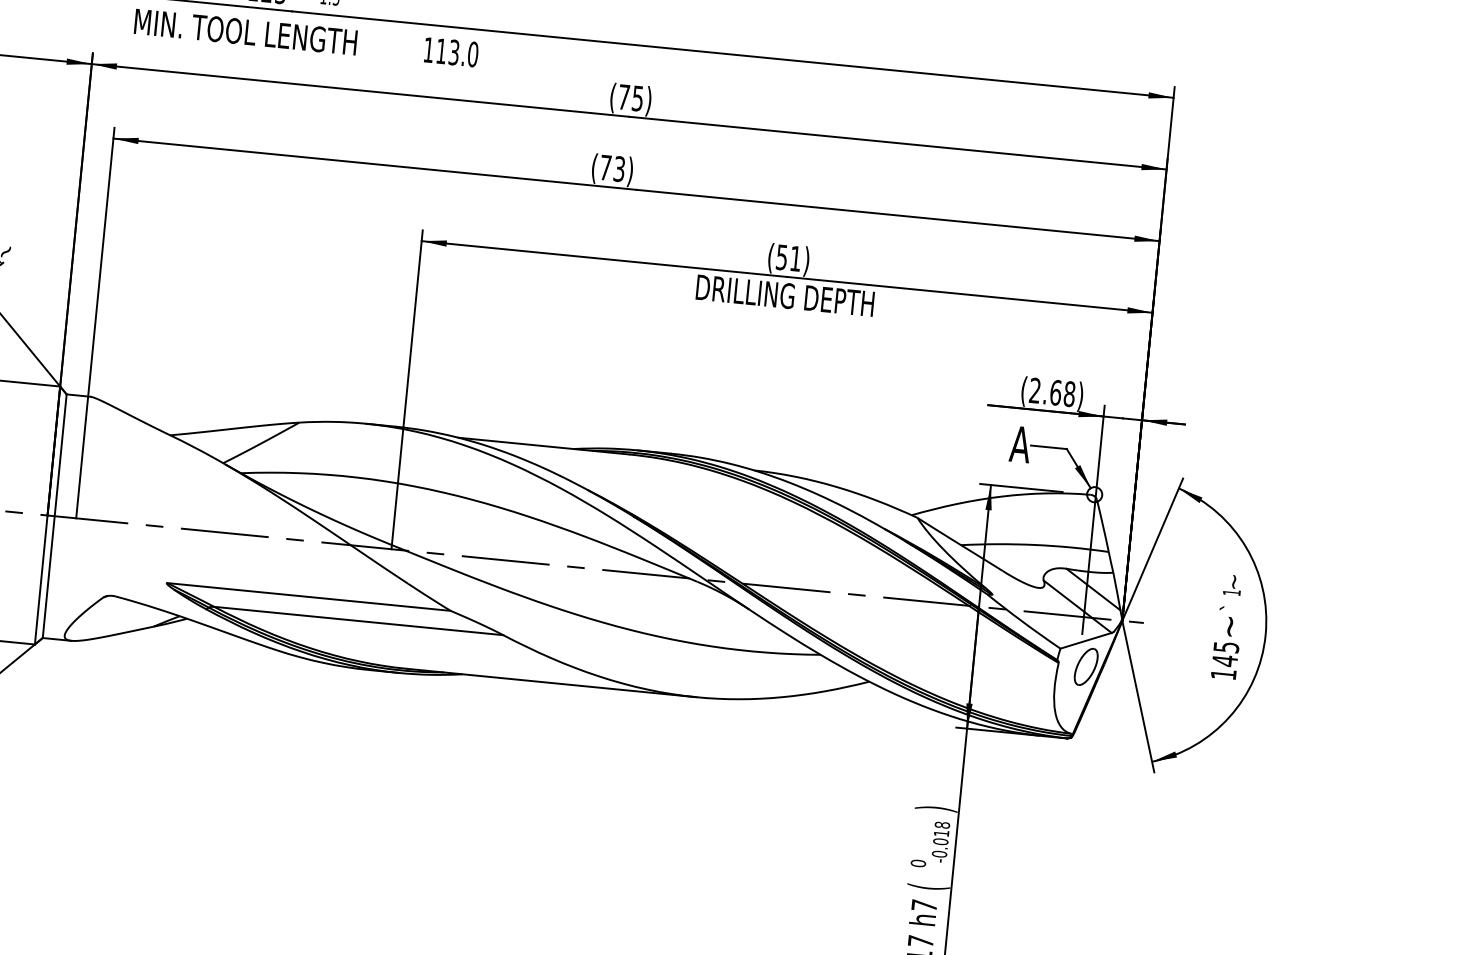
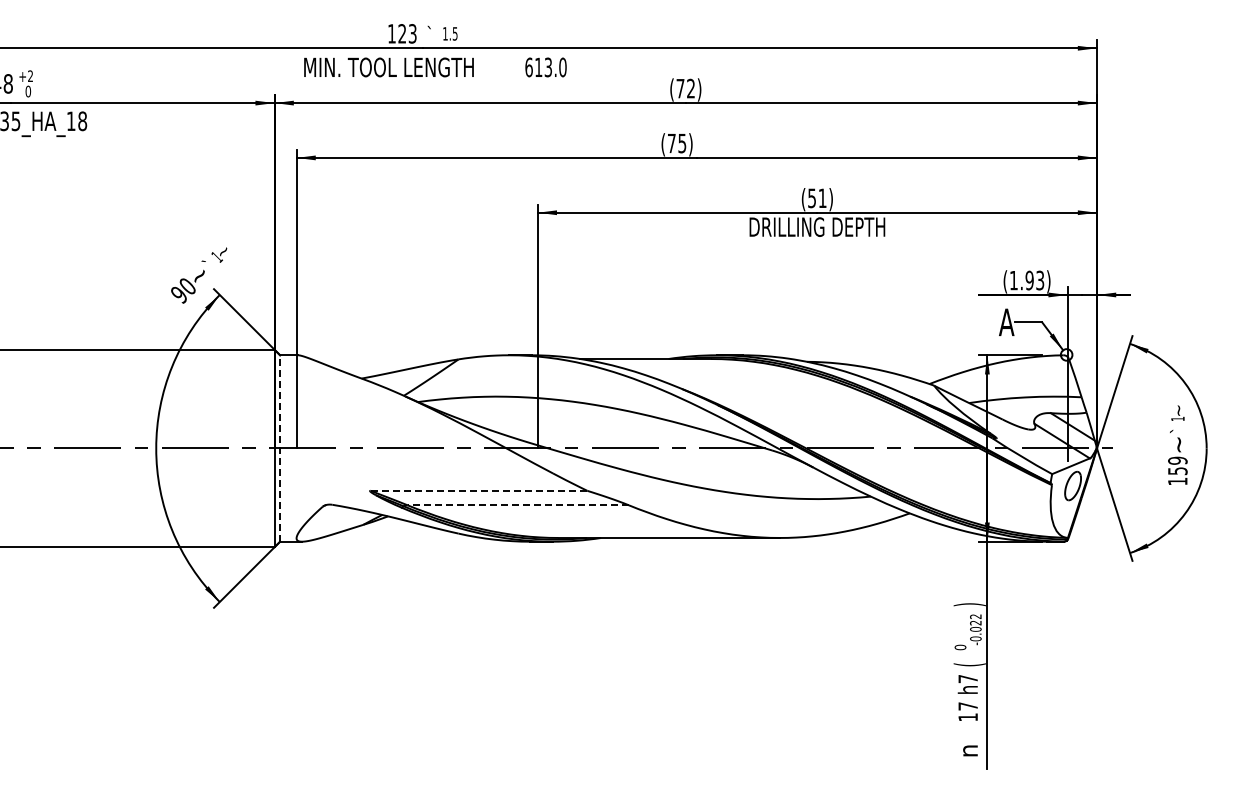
text: (428, 50) -> (528, 67), 113.0 -> 613.0
text: (637, 98) -> (690, 88), (75) -> (72)
text: (619, 167) -> (682, 142), (73) -> (75)
text: (1051, 392) -> (1026, 280), (2.68) -> (1.93)
line: (55, 516) -> (280, 448), solid -> dashed
line: (309, 596) -> (479, 490), solid -> dashed
line: (358, 621) -> (518, 505), solid -> dashed
text: (1225, 653) -> (1177, 465), 145 -> 159
text: (941, 828) -> (975, 619), -0.018 -> -0.022

